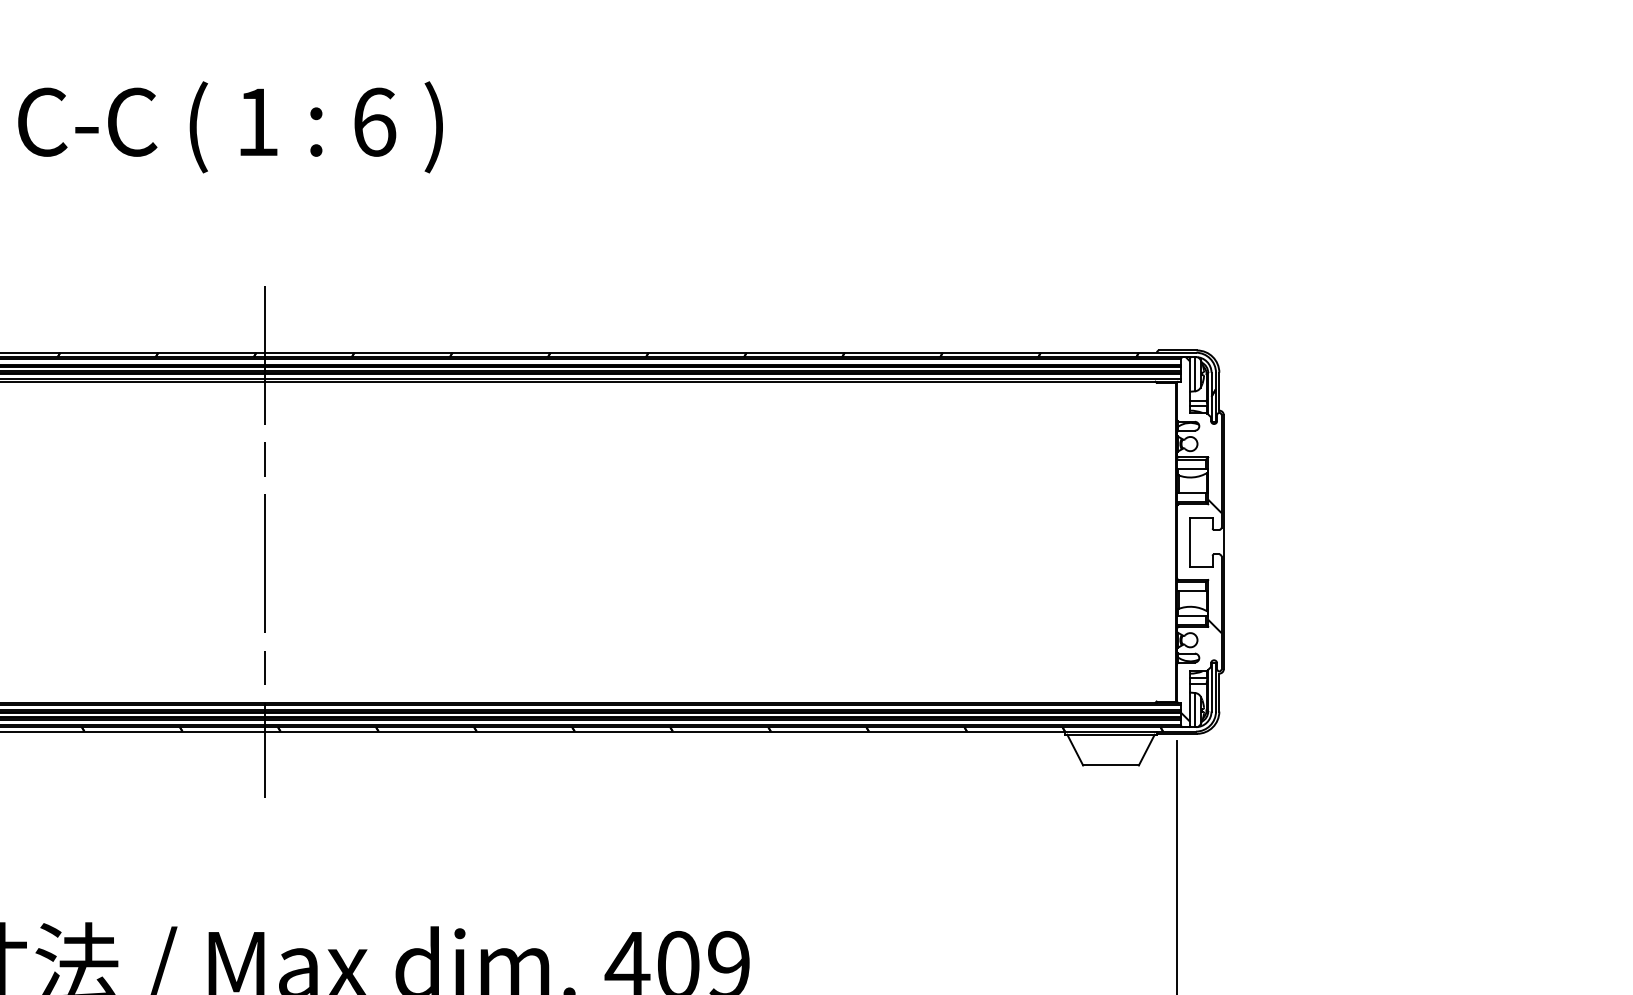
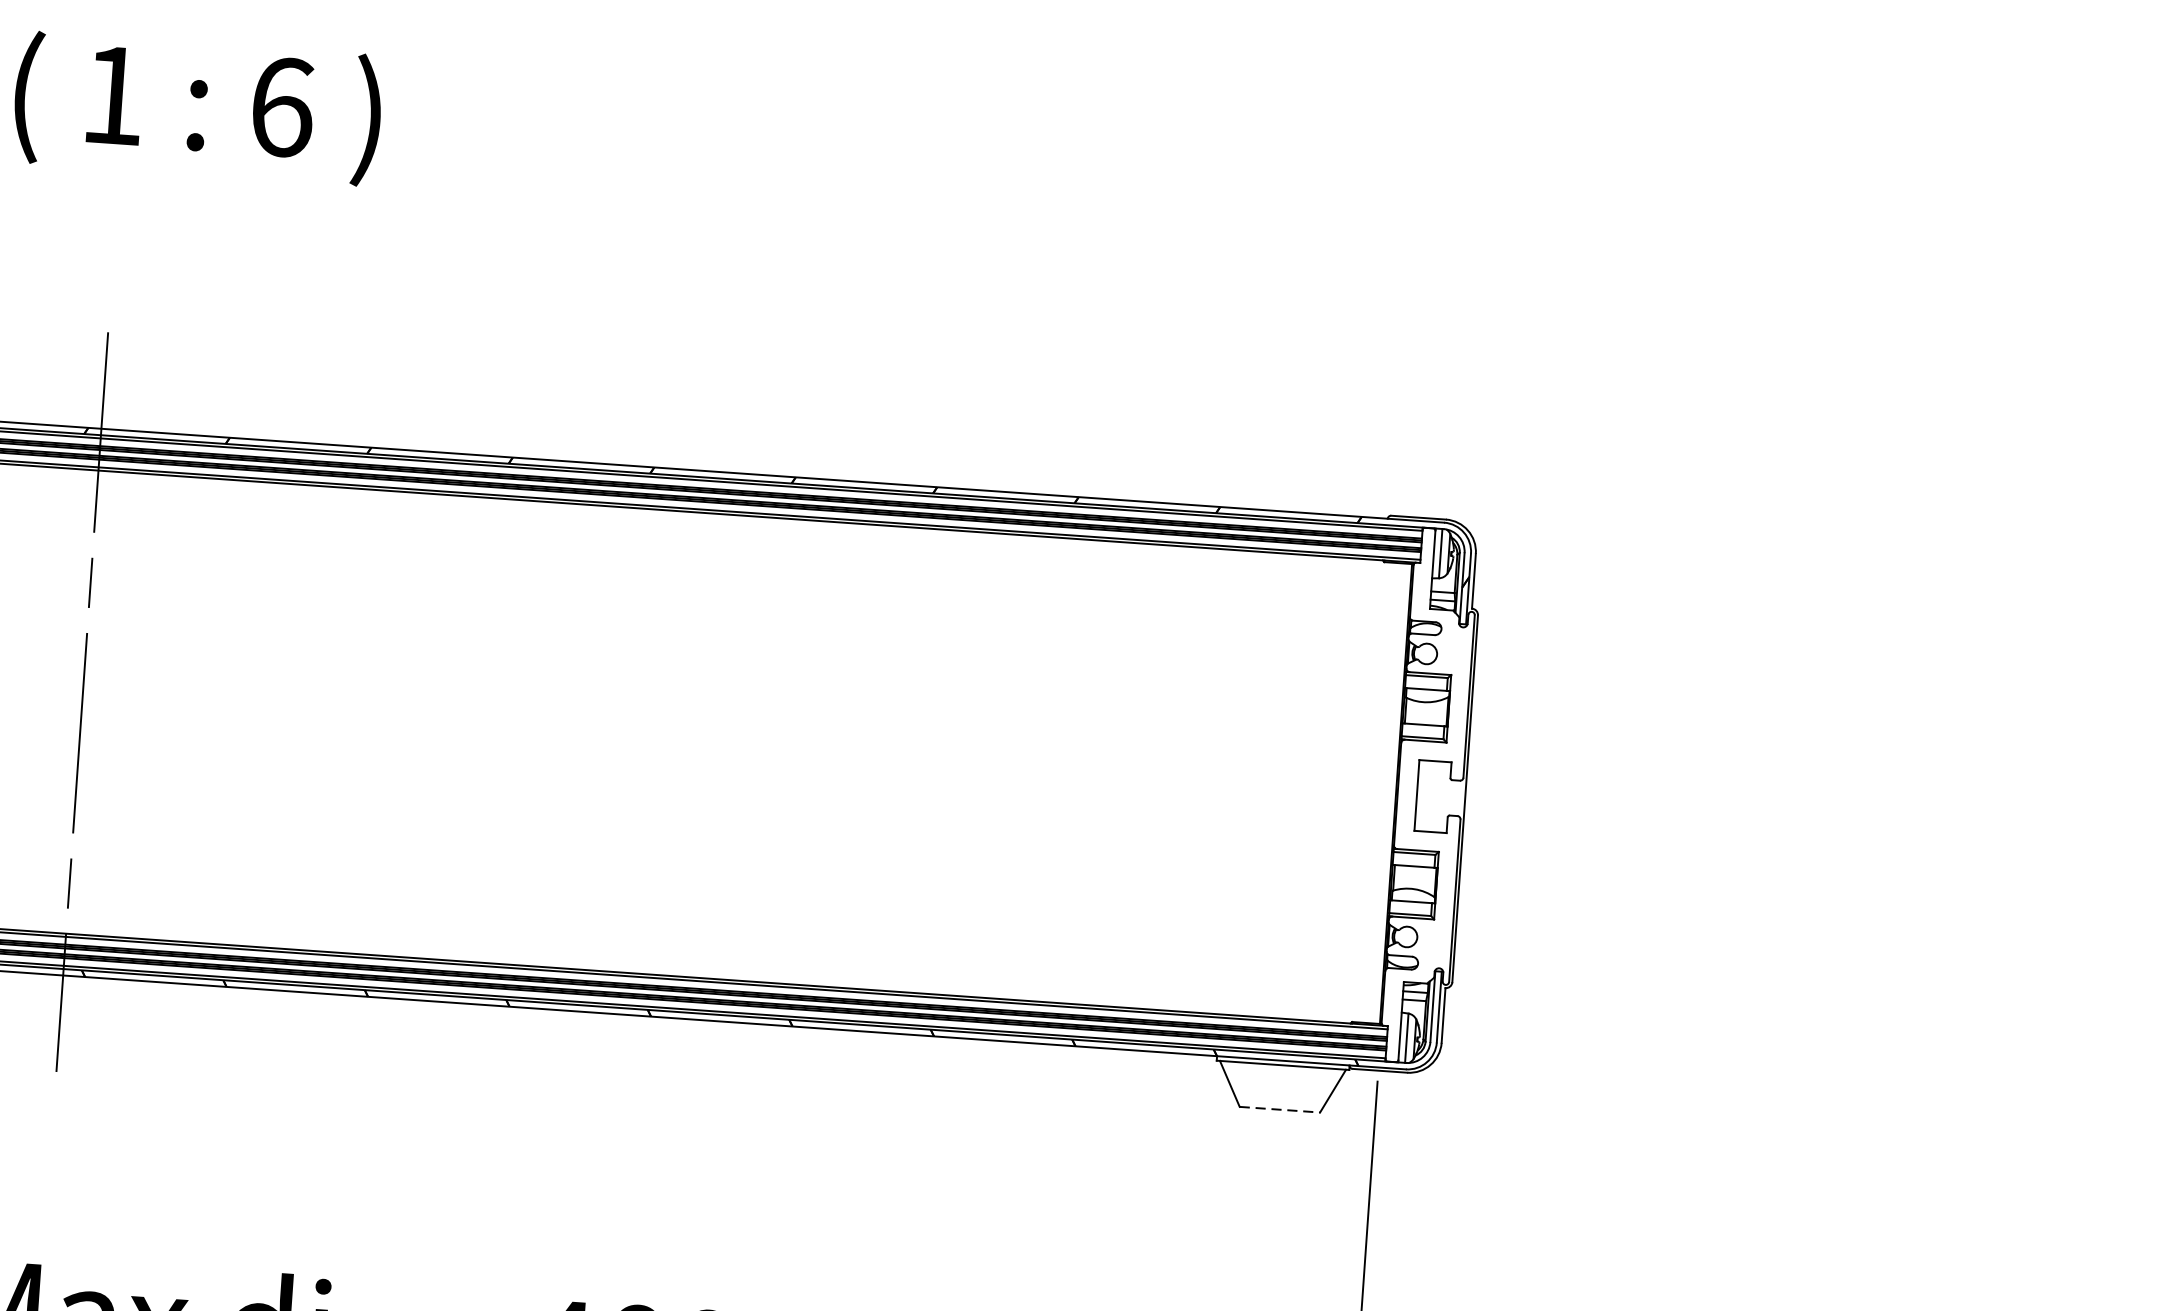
hatch: (1201, 539) -> (1433, 792), removed
line: (1111, 765) -> (1280, 1109), solid -> dashed

